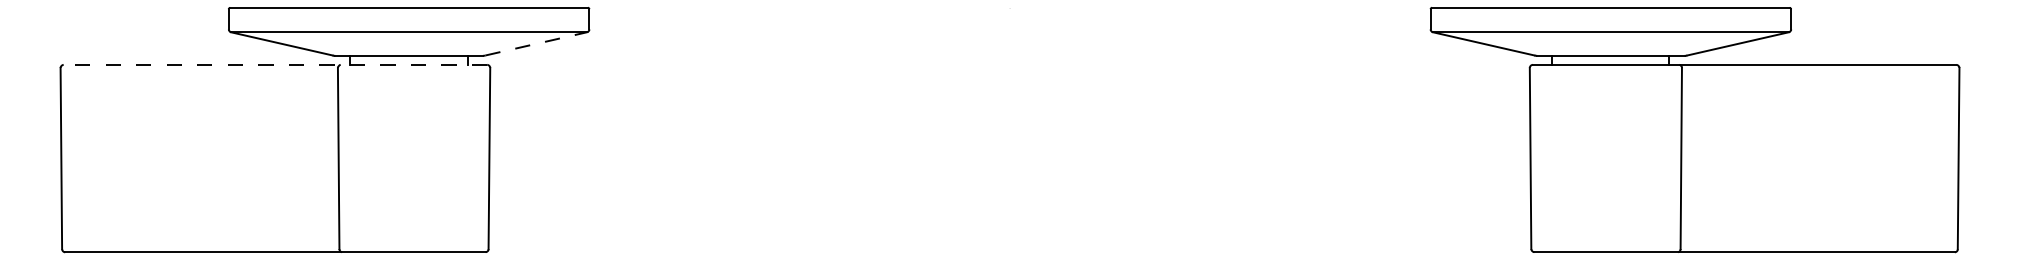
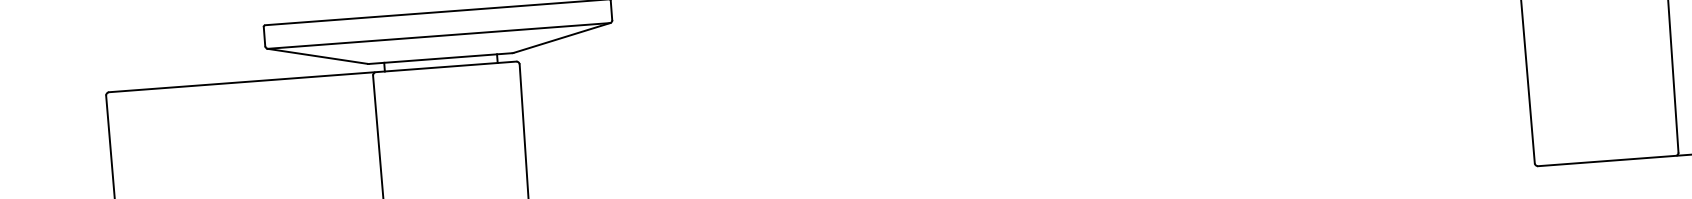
line: (536, 43) -> (562, 37), dashed -> solid
line: (275, 64) -> (312, 76), dashed -> solid

